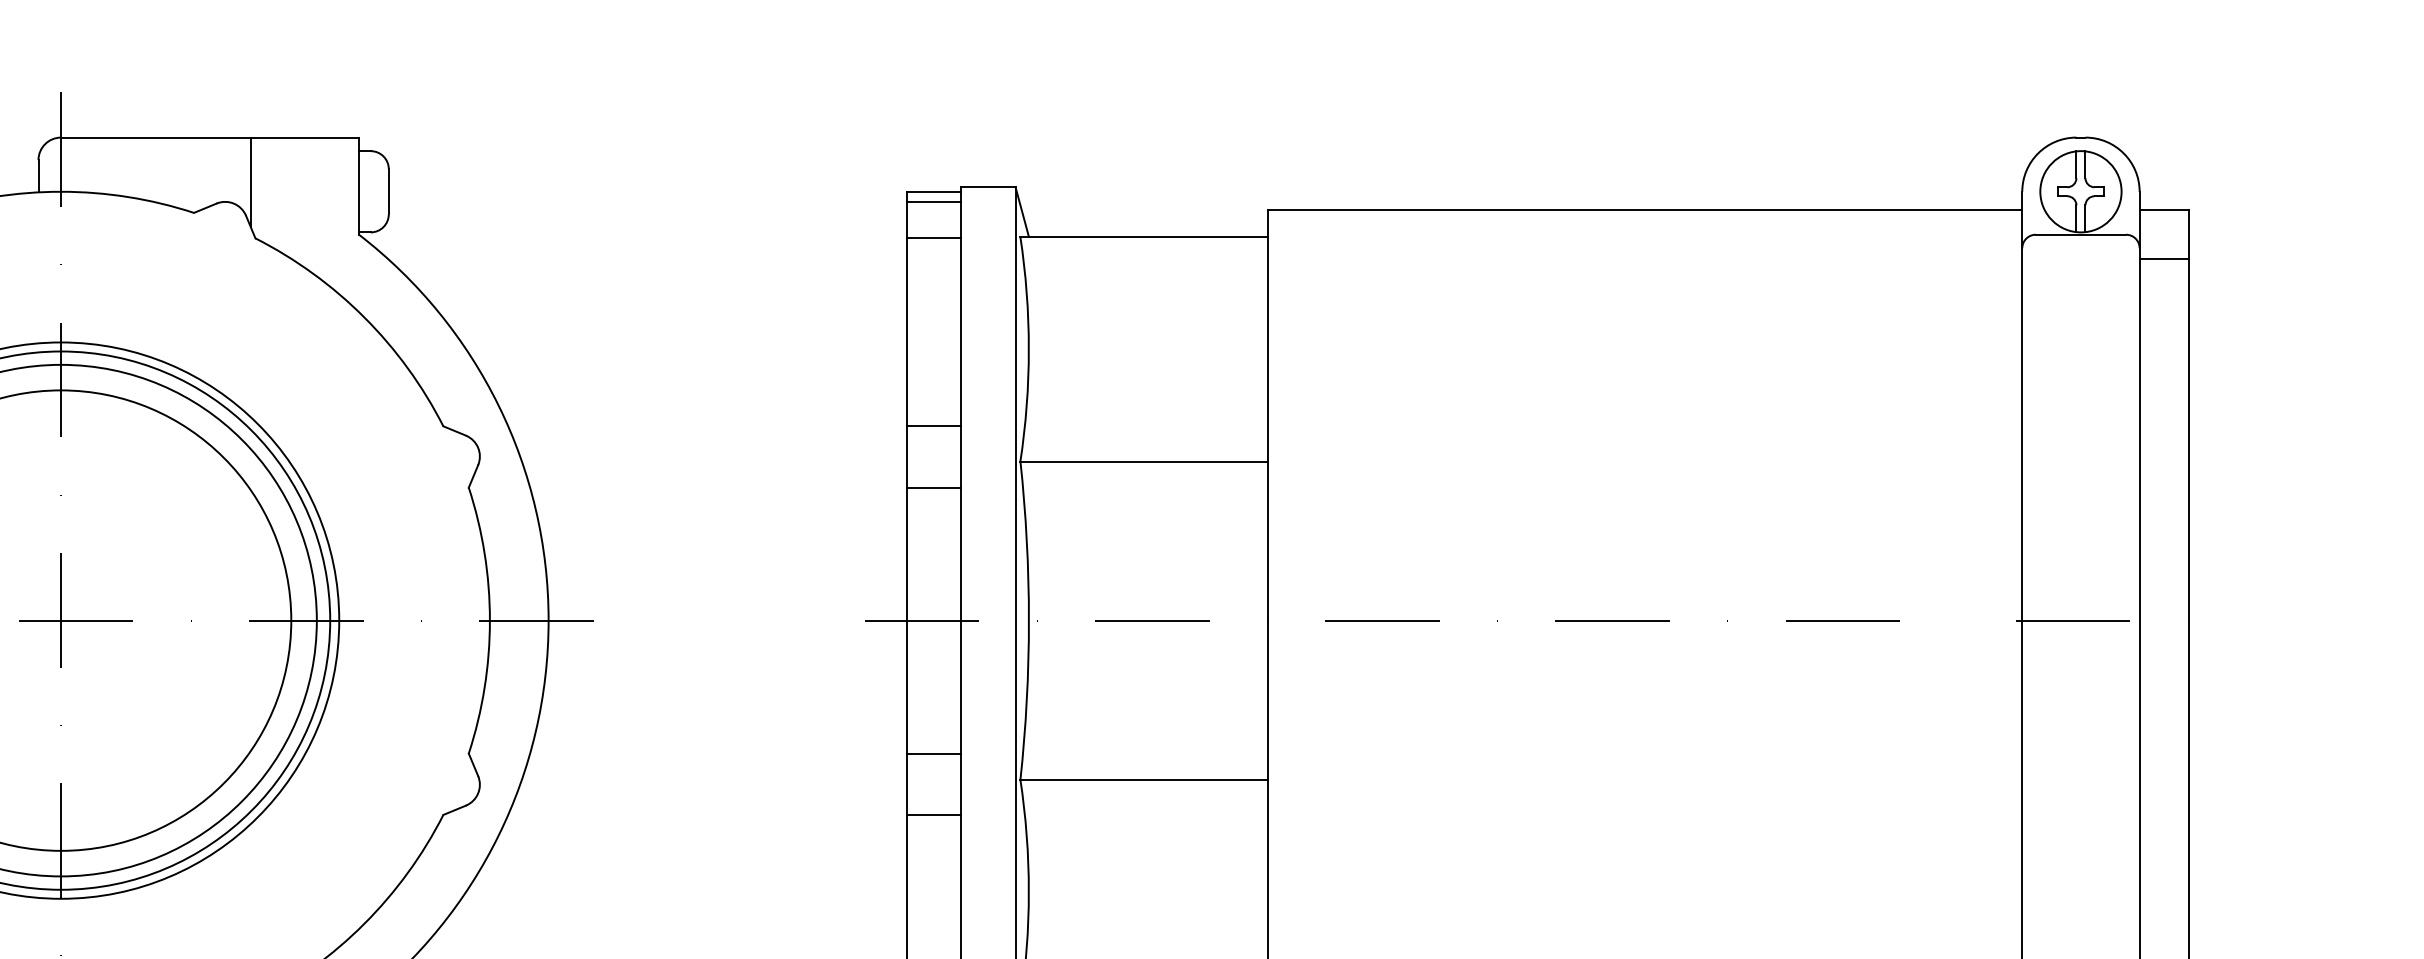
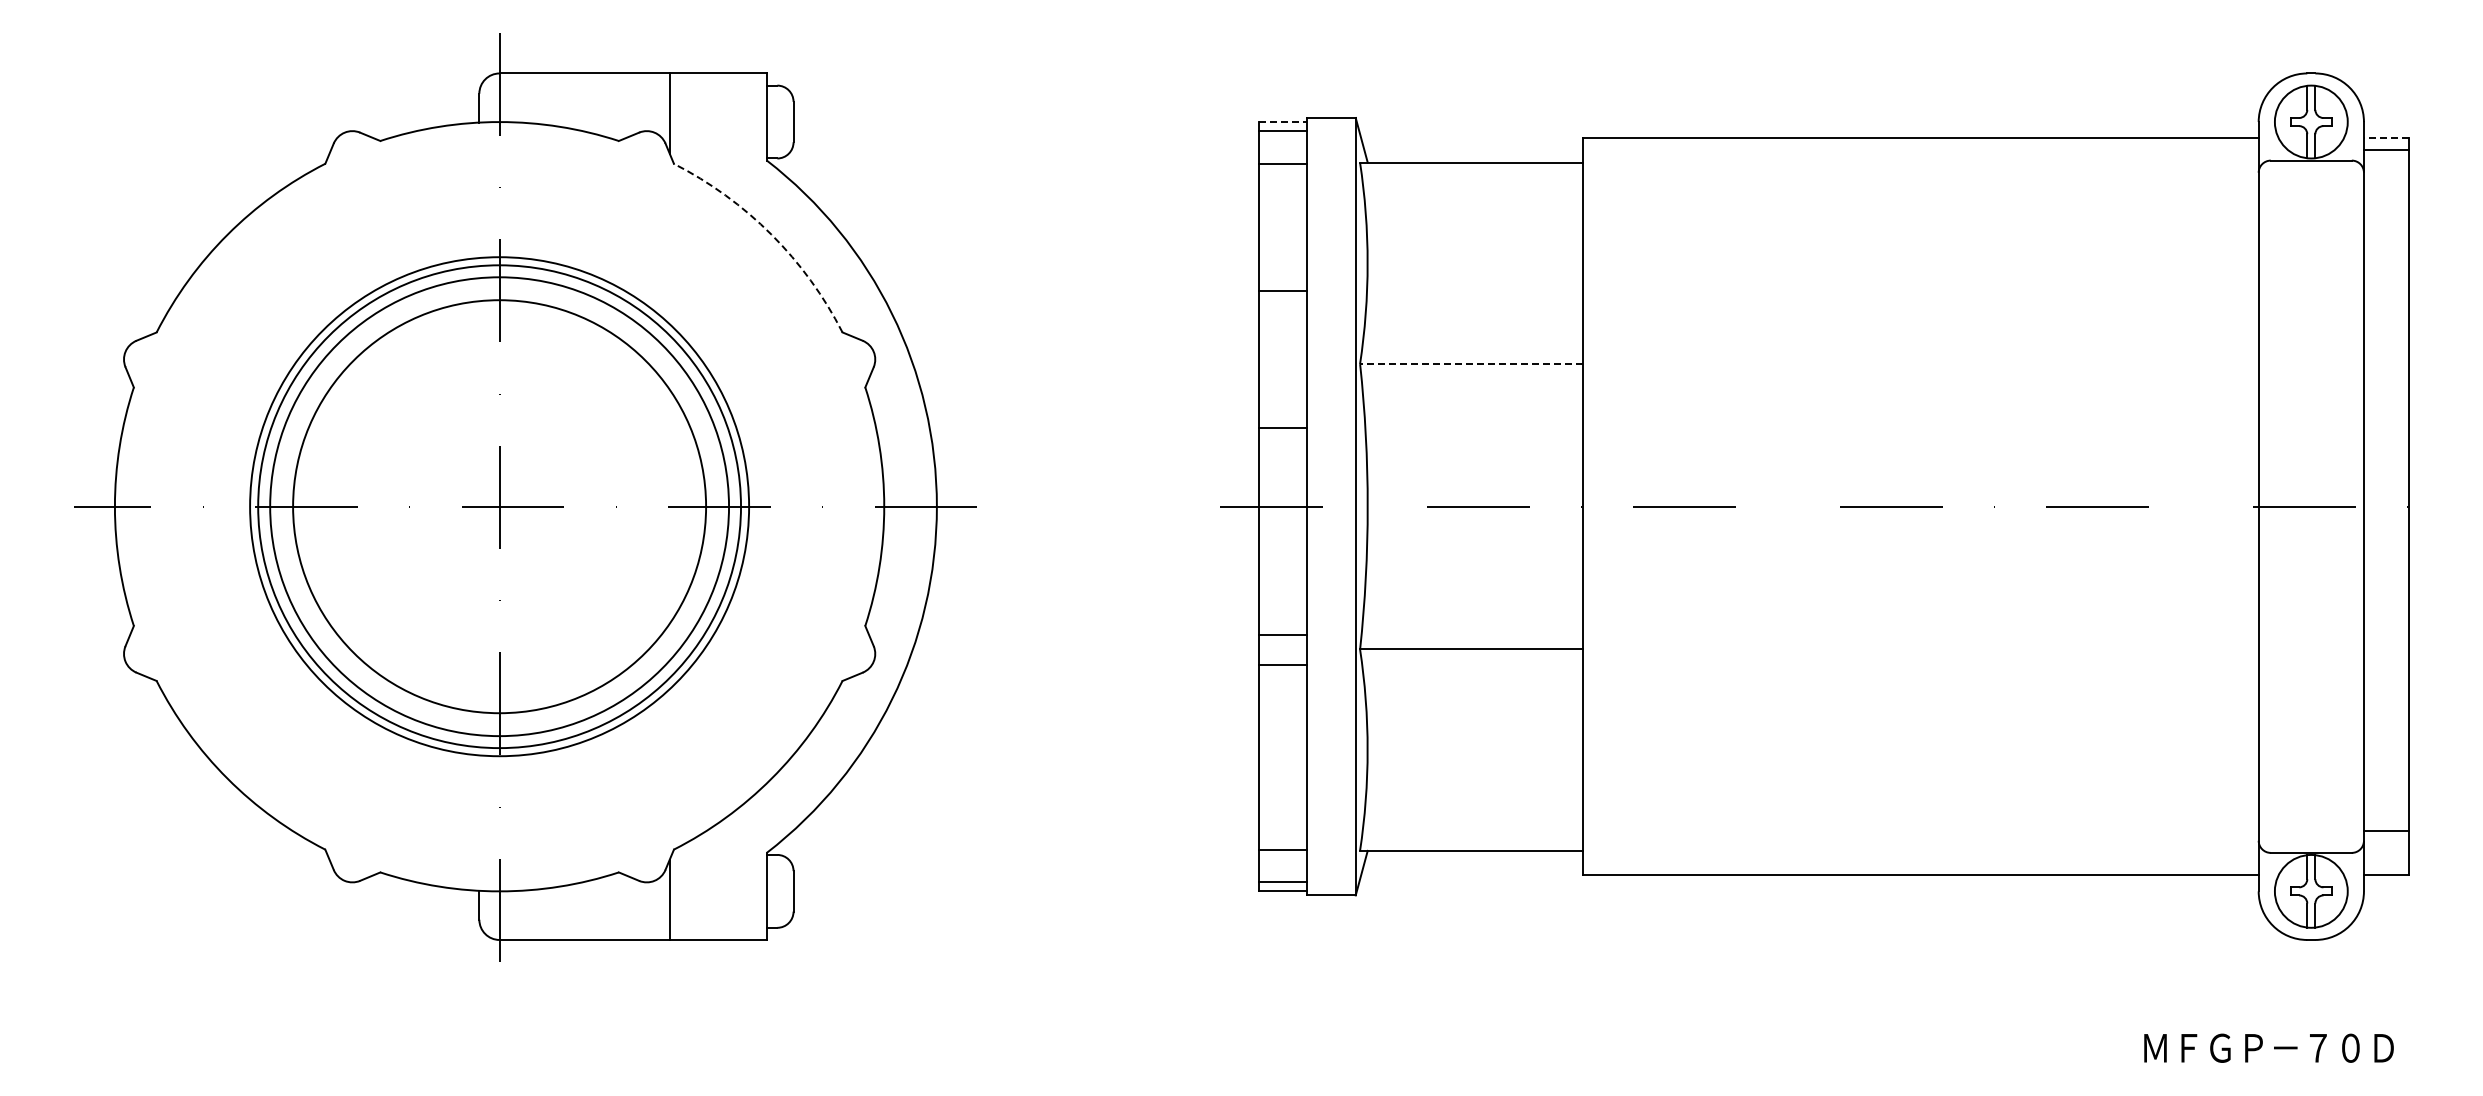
line: (935, 192) -> (1283, 122), solid -> dashed
line: (2163, 210) -> (2385, 138), solid -> dashed
line: (2163, 259) -> (2385, 149), moved
arc: (364, 317) -> (771, 234), solid -> dashed
line: (933, 426) -> (1282, 291), moved
line: (1143, 462) -> (1470, 364), solid -> dashed
line: (933, 487) -> (1282, 427), moved
line: (933, 754) -> (1282, 665), moved
line: (933, 814) -> (1282, 634), moved

